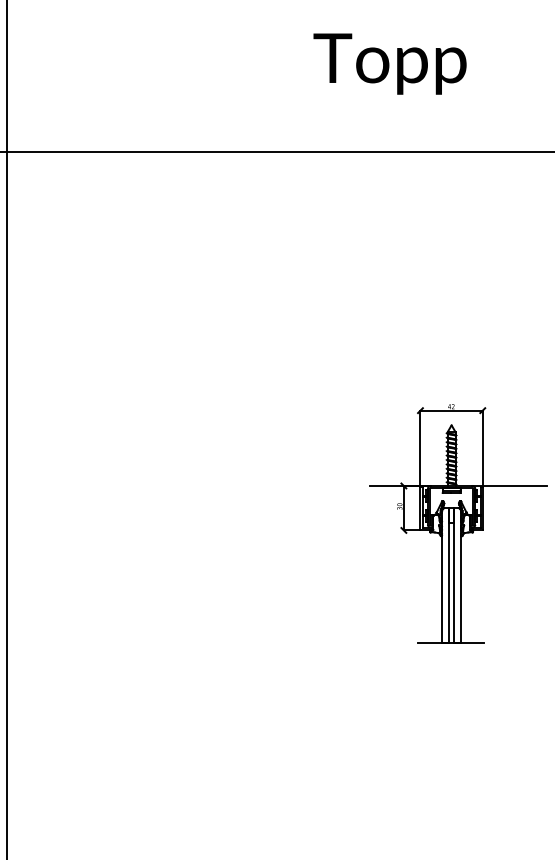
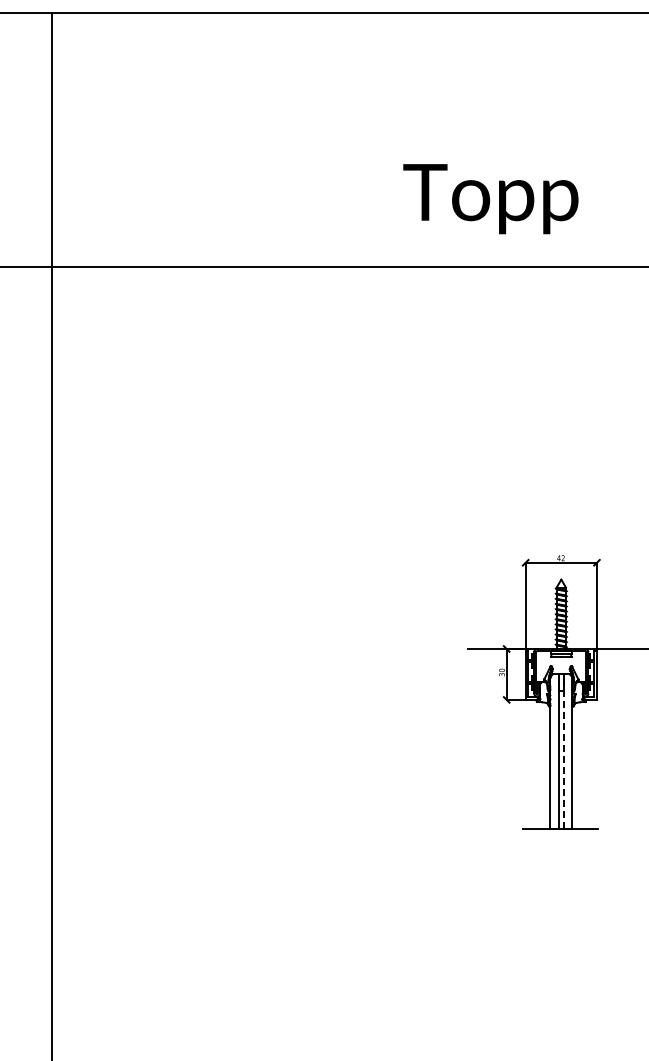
text: (389, 64) -> (490, 199), moved
line: (453, 575) -> (563, 751), solid -> dashed

